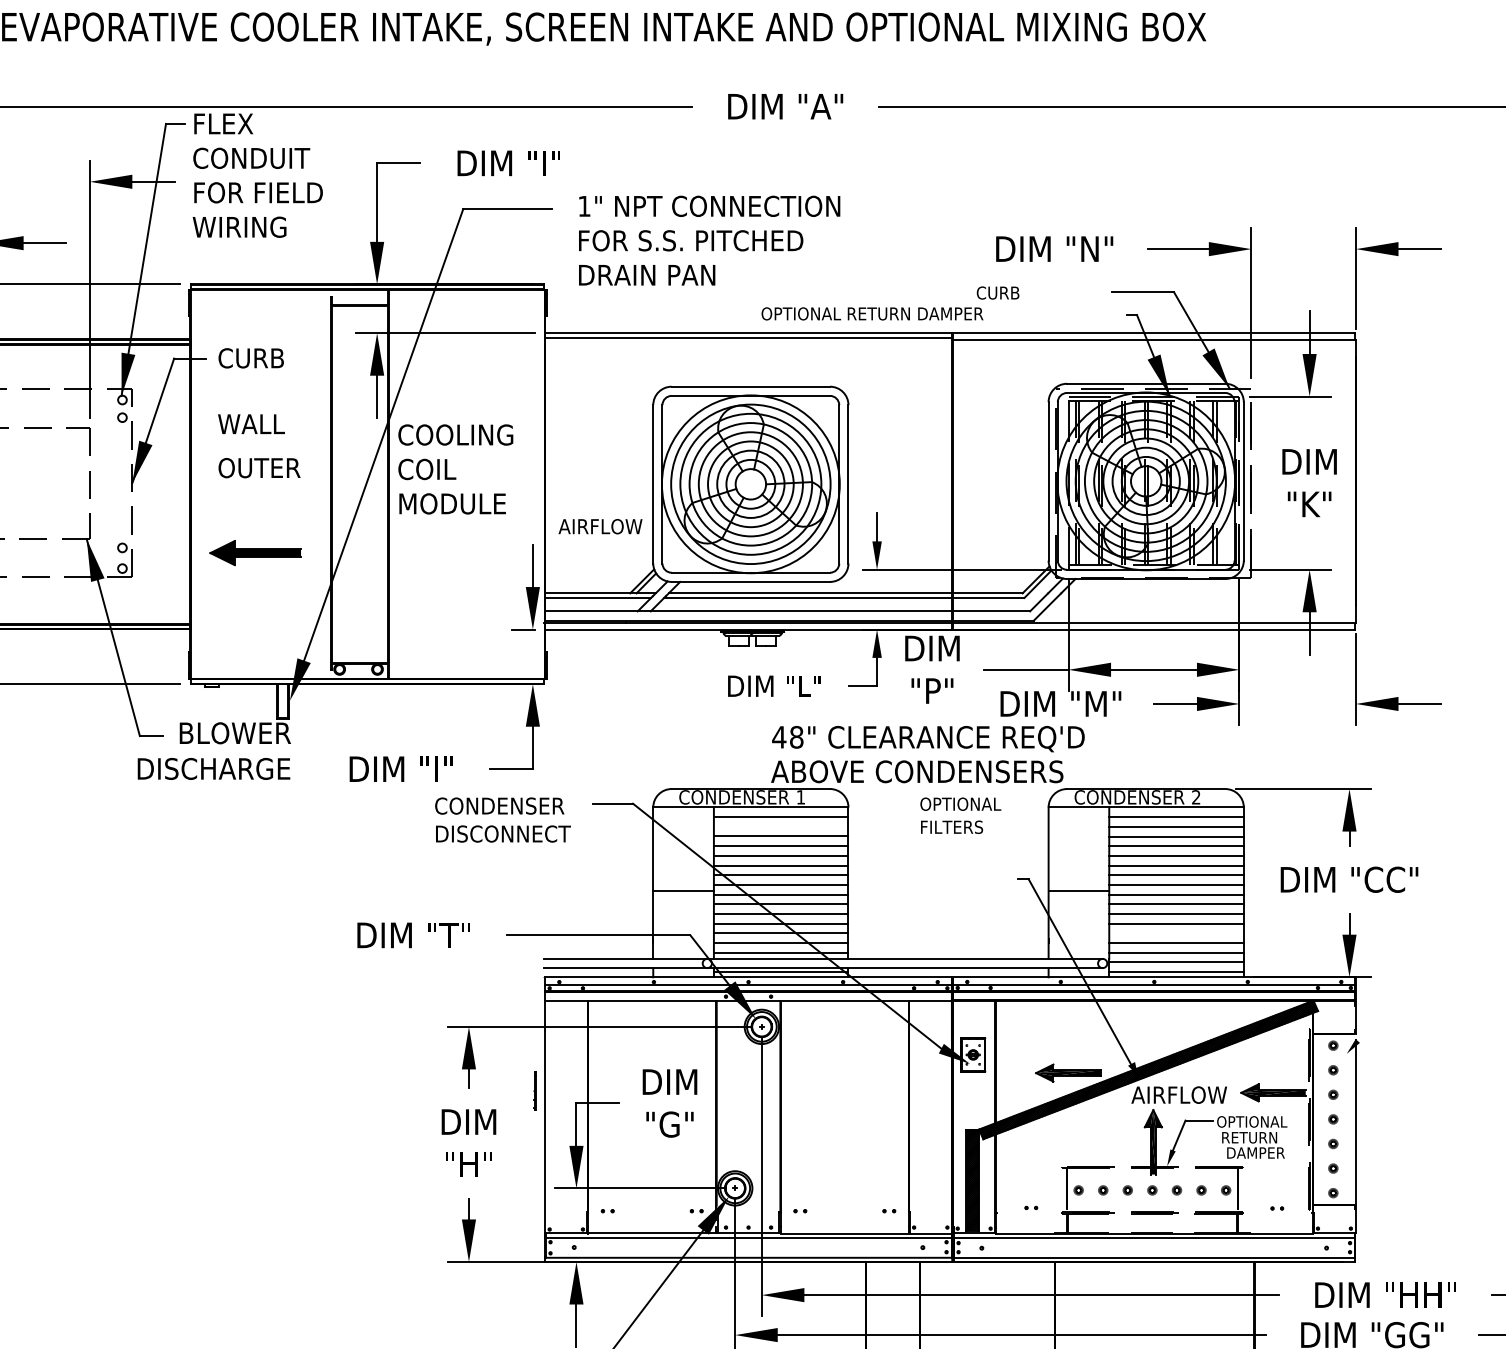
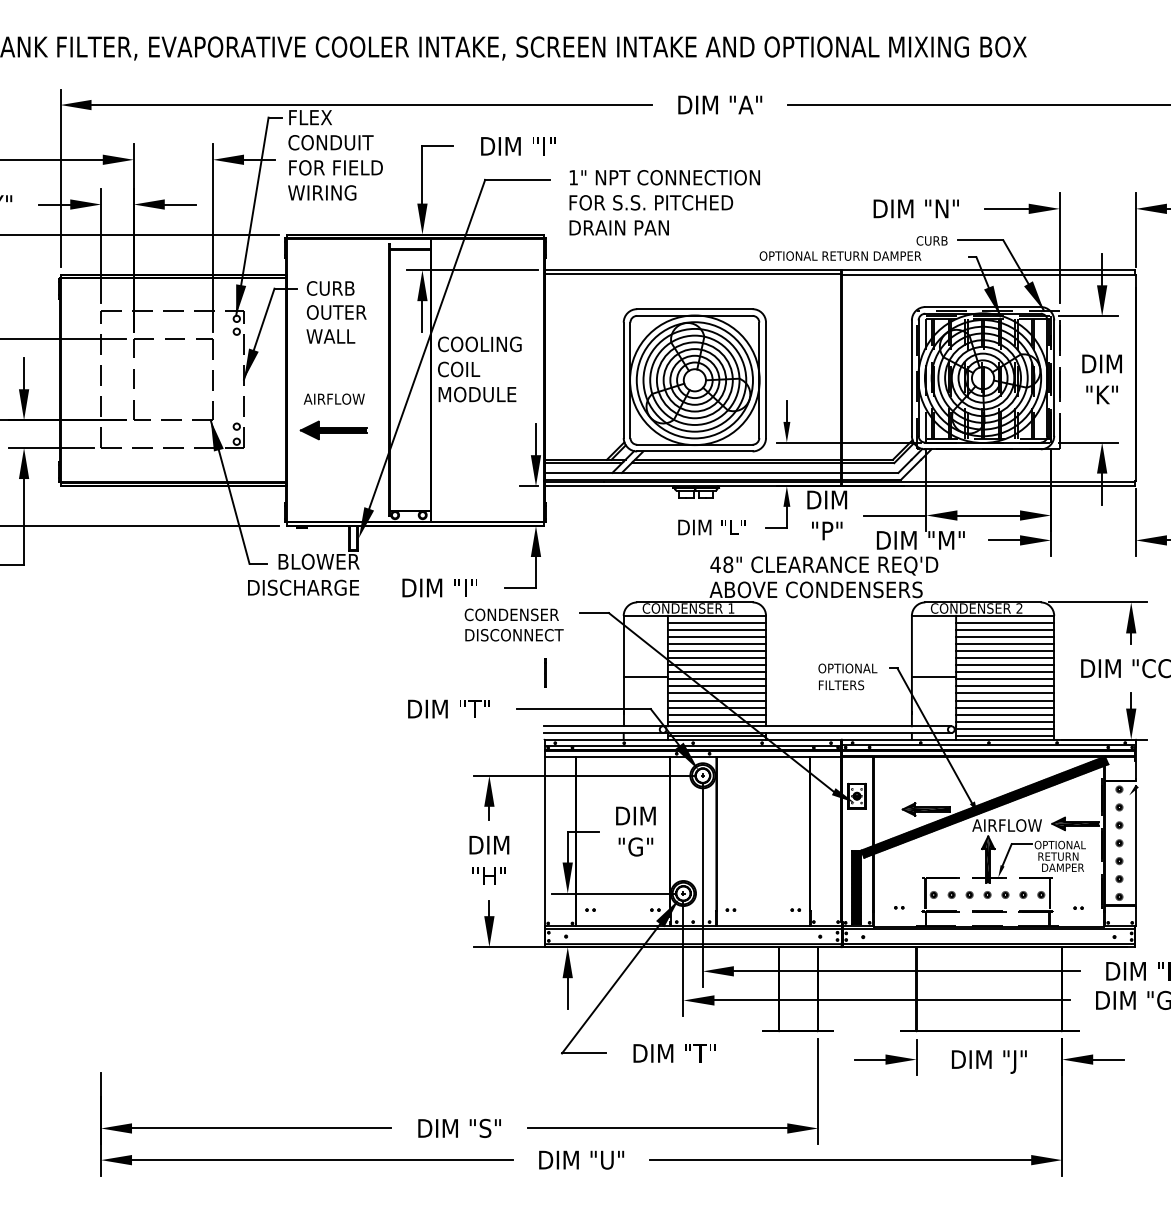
text: (890, 303) -> (853, 248), moved
text: (259, 468) -> (336, 312), moved
text: (599, 525) -> (333, 398), moved
text: (960, 815) -> (847, 676), moved
line: (780, 826) -> (716, 629), added
line: (1177, 933) -> (1005, 707), added
line: (534, 1089) -> (545, 672), moved

